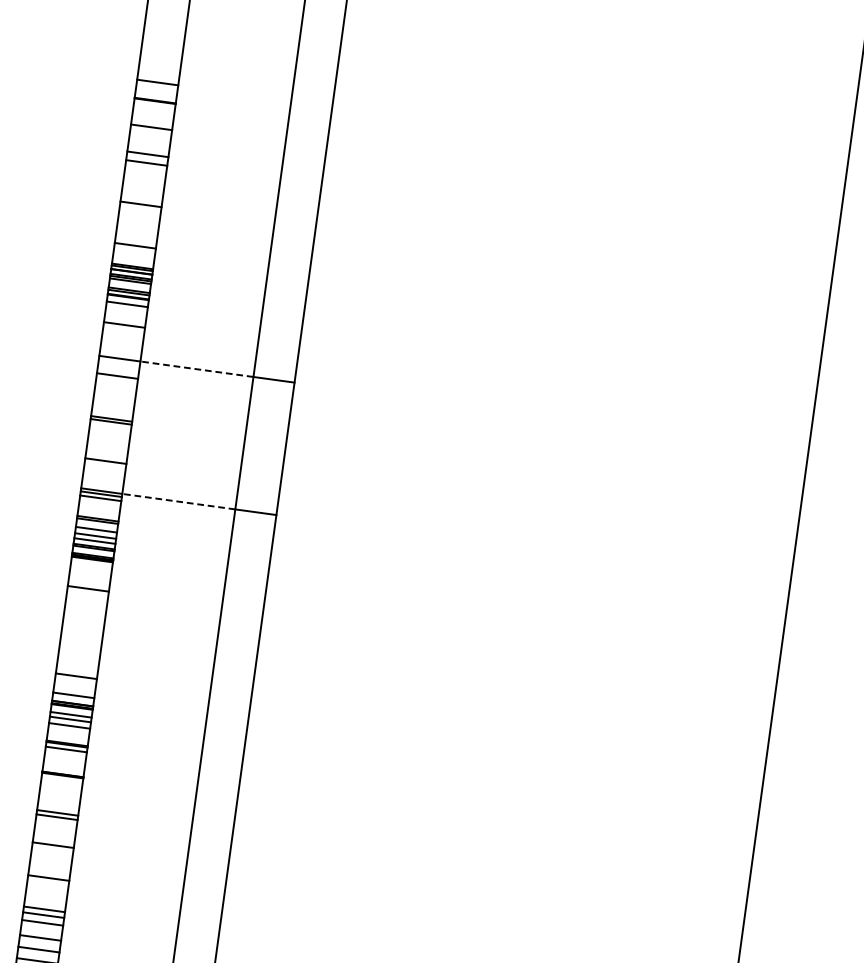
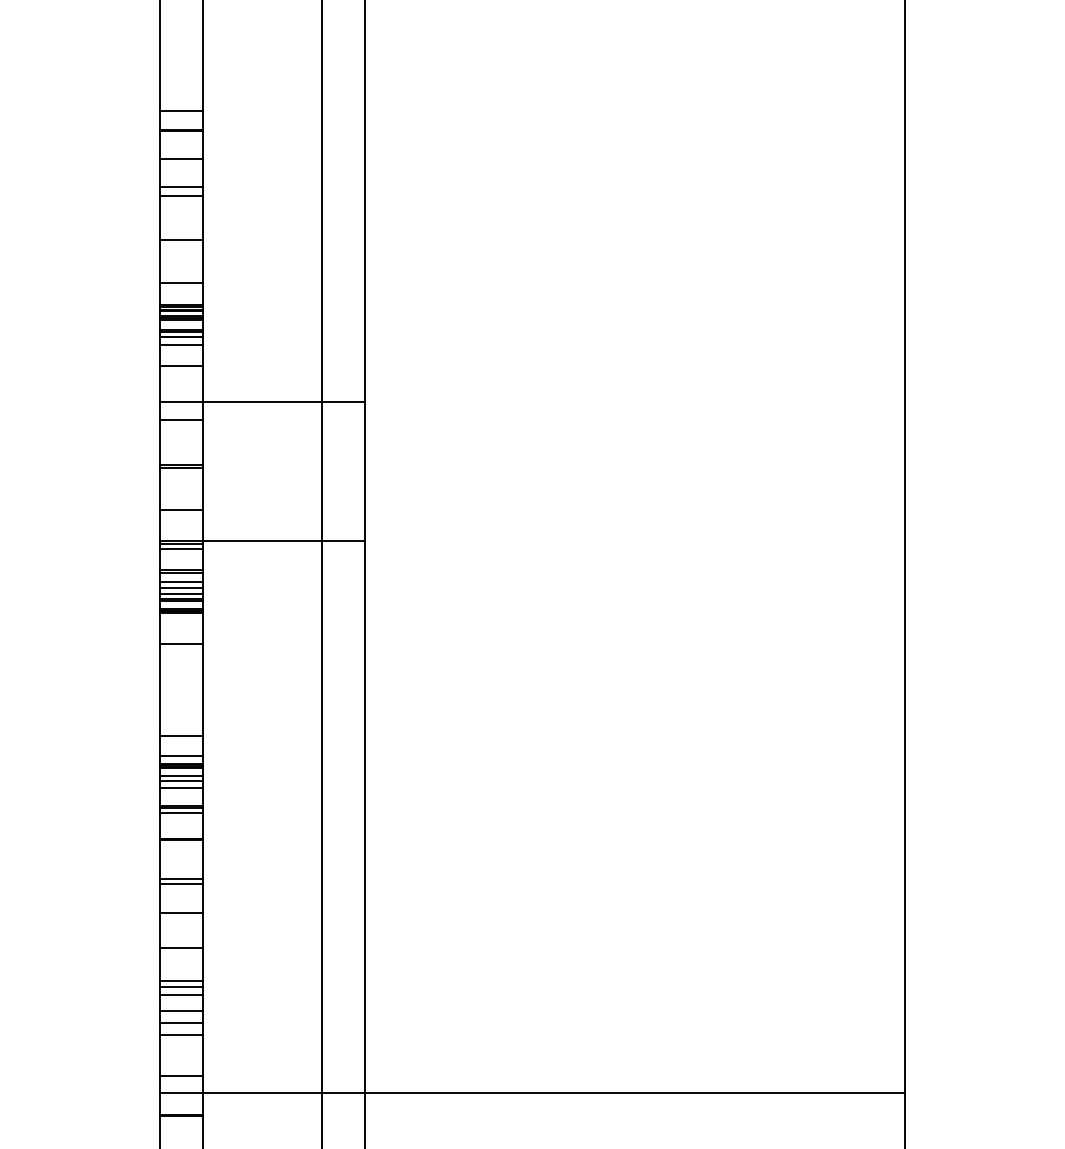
line: (196, 368) -> (261, 401), dashed -> solid
line: (177, 501) -> (261, 541), dashed -> solid

